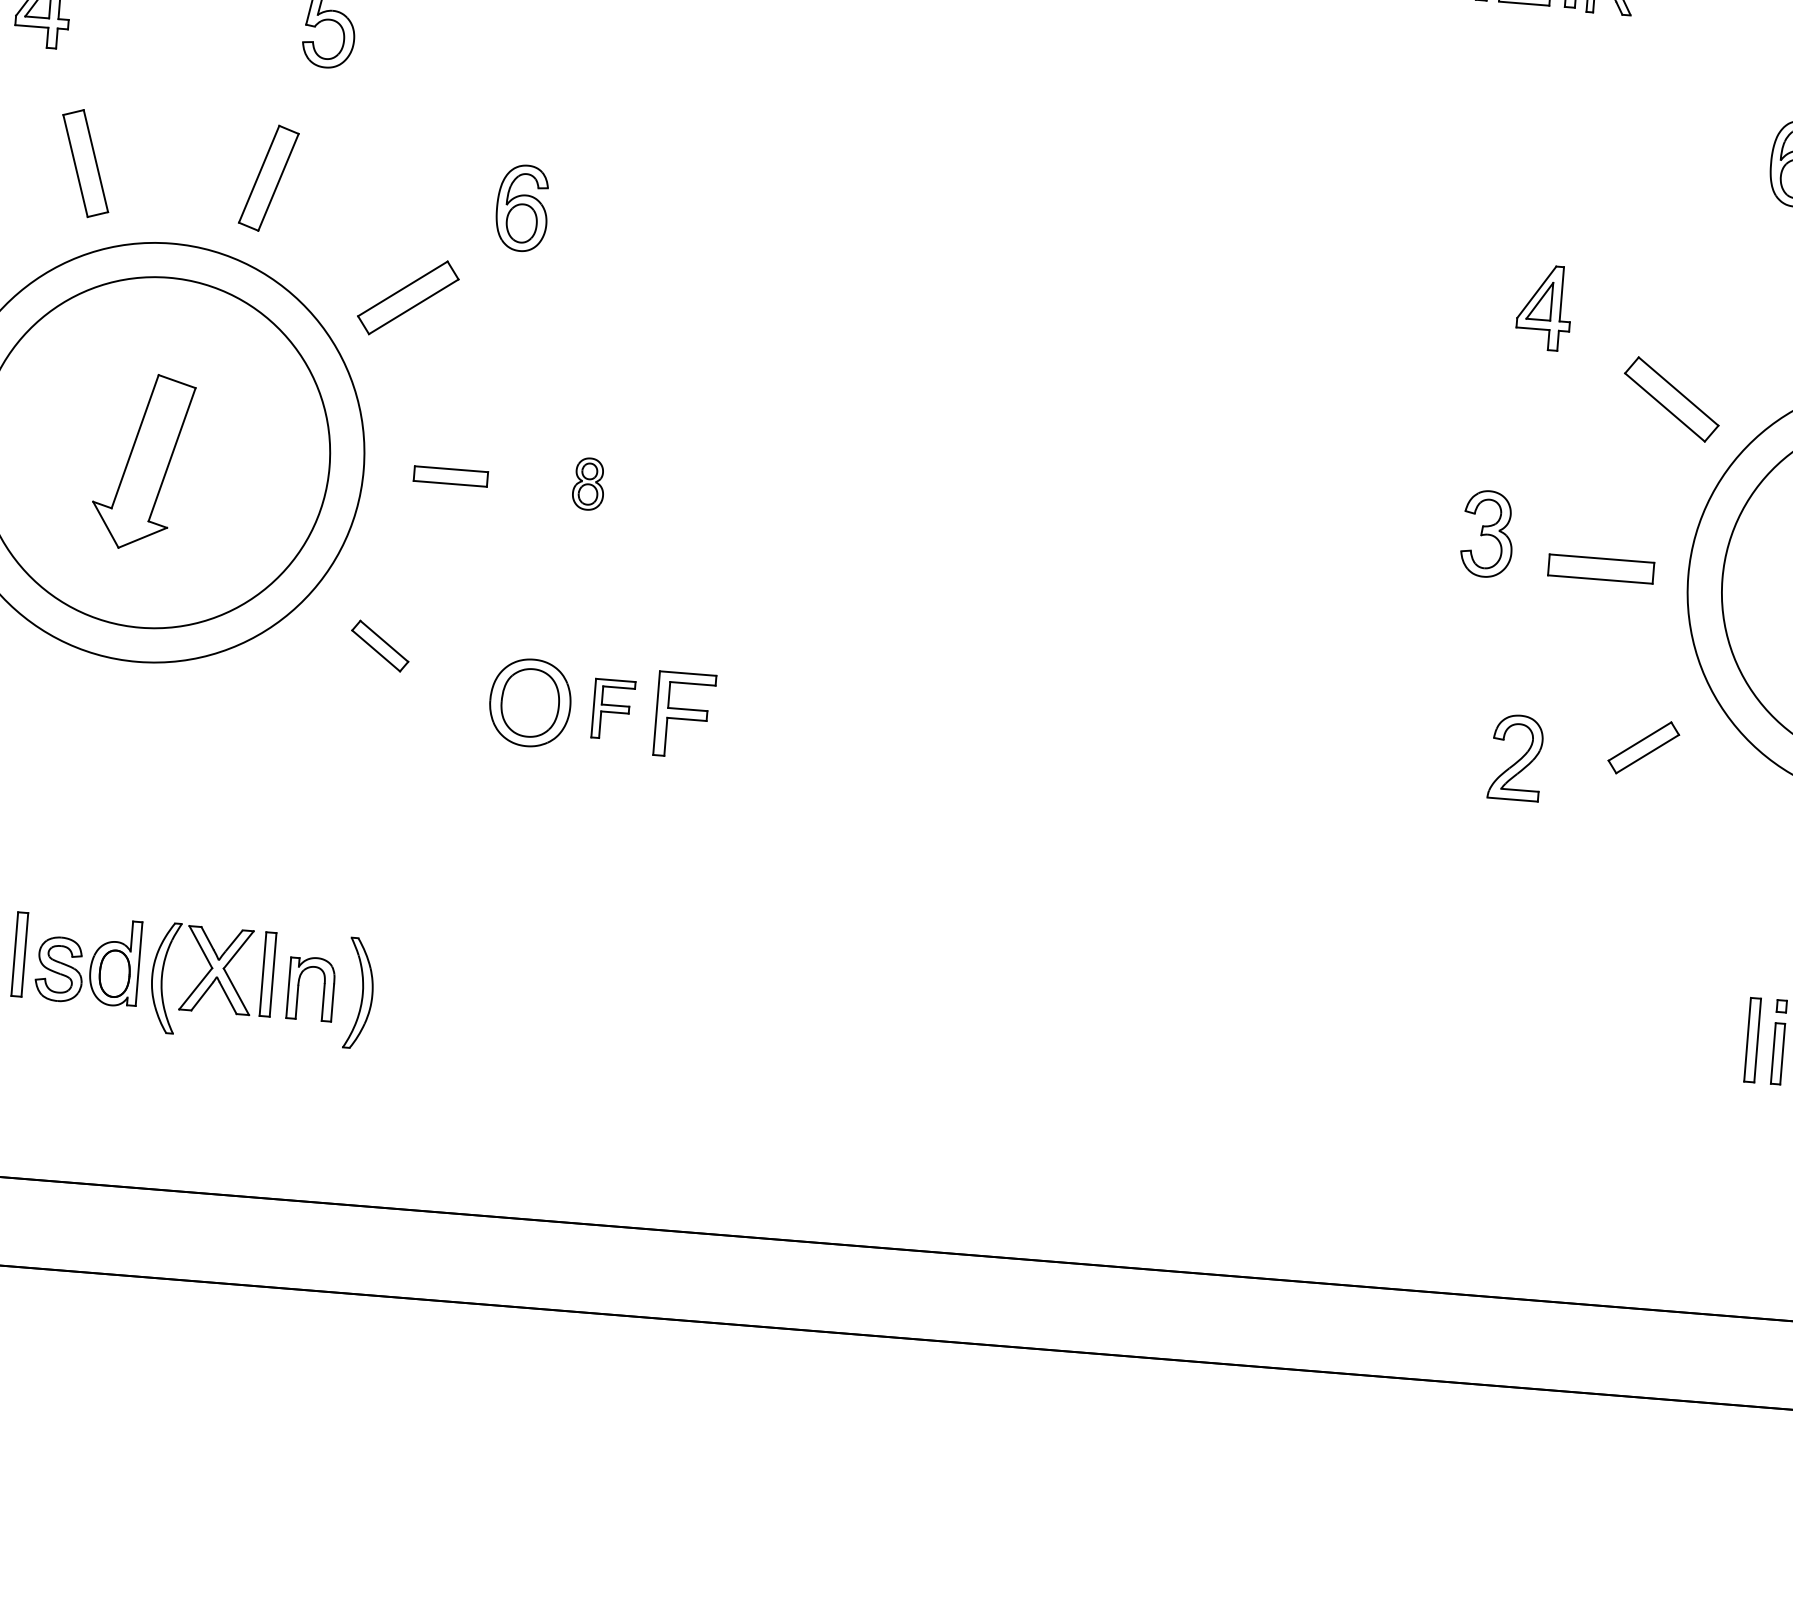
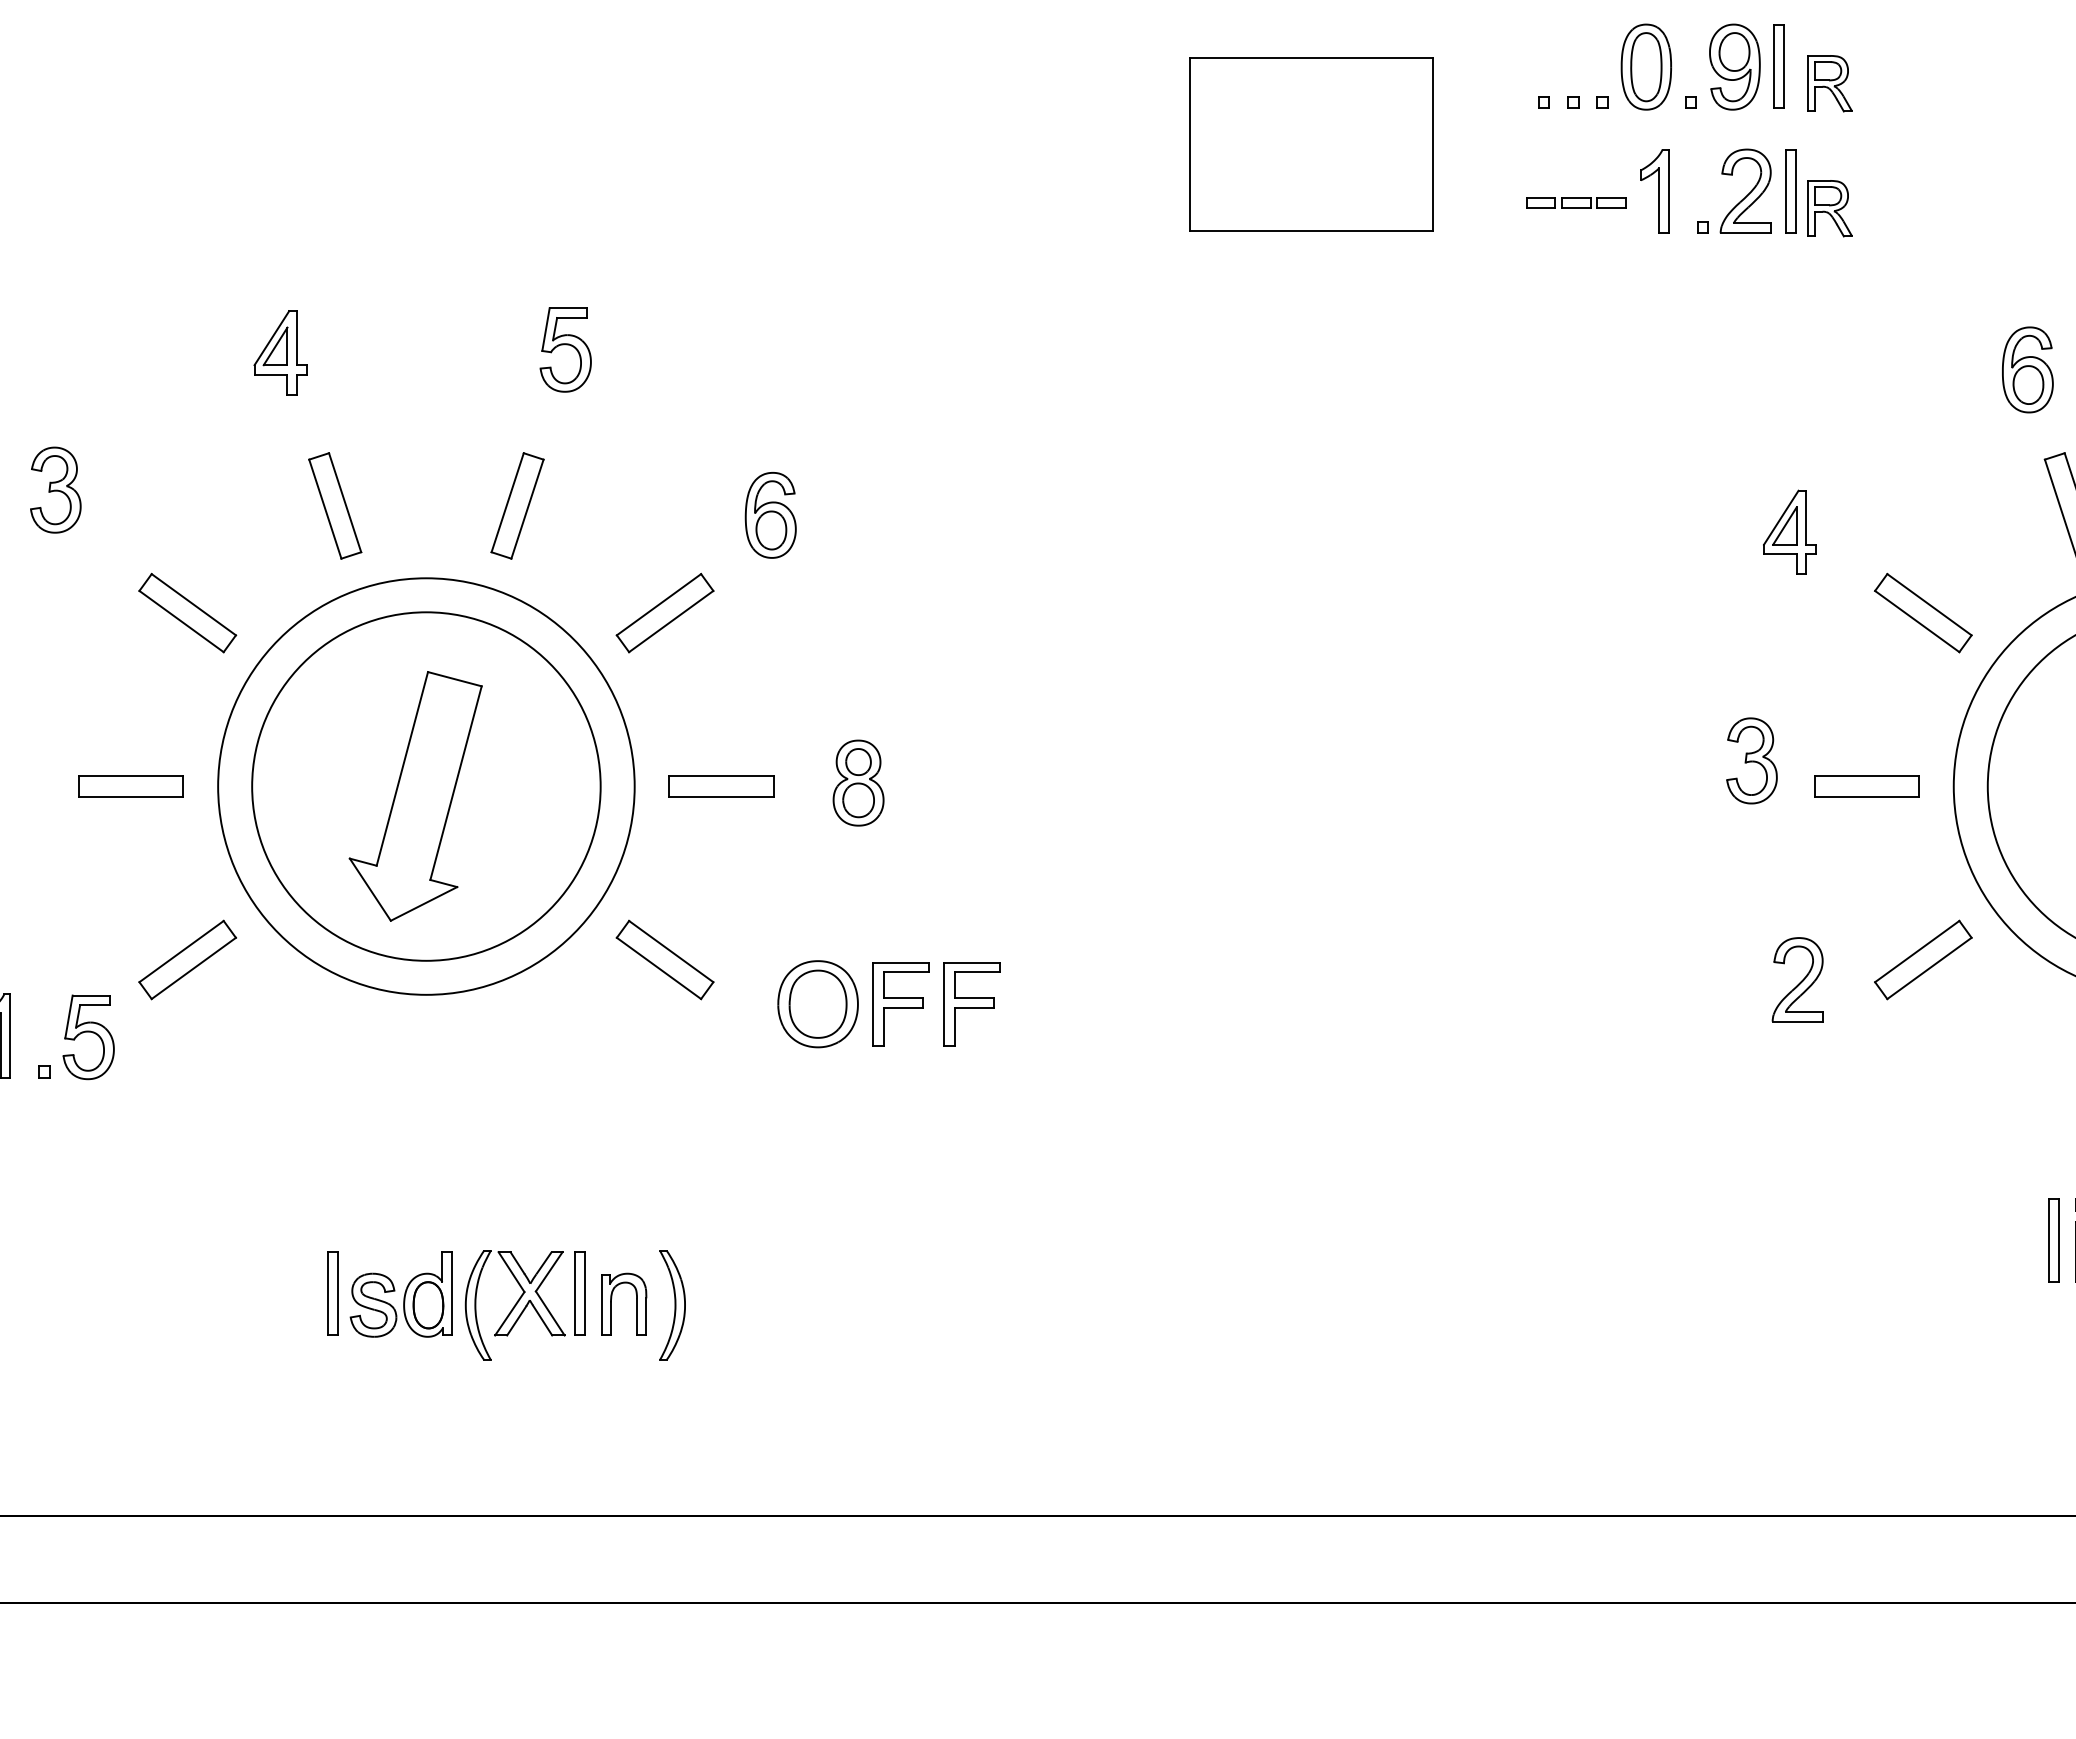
part: (142, 461) -> (415, 796), size x1.43
part: (450, 476) -> (721, 786), size x1.43
part: (588, 483) -> (858, 782), size x1.67
part: (379, 645) -> (664, 959), size x1.67
part: (613, 709) -> (900, 1004), size x1.43
part: (1643, 747) -> (1923, 959), size x1.43

